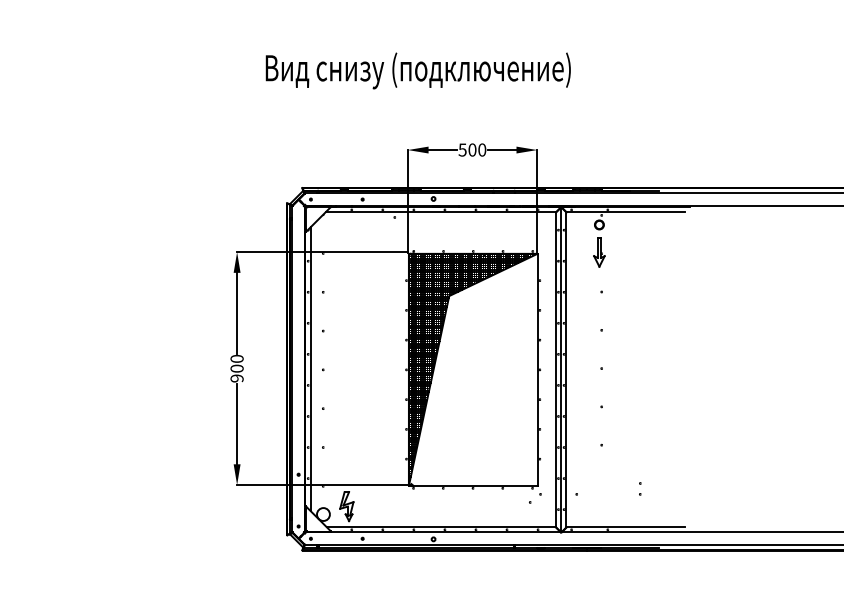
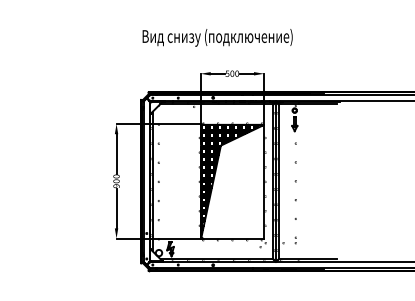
text: (417, 70) -> (217, 37), moved
part: (639, 488) -> (295, 240), moved

